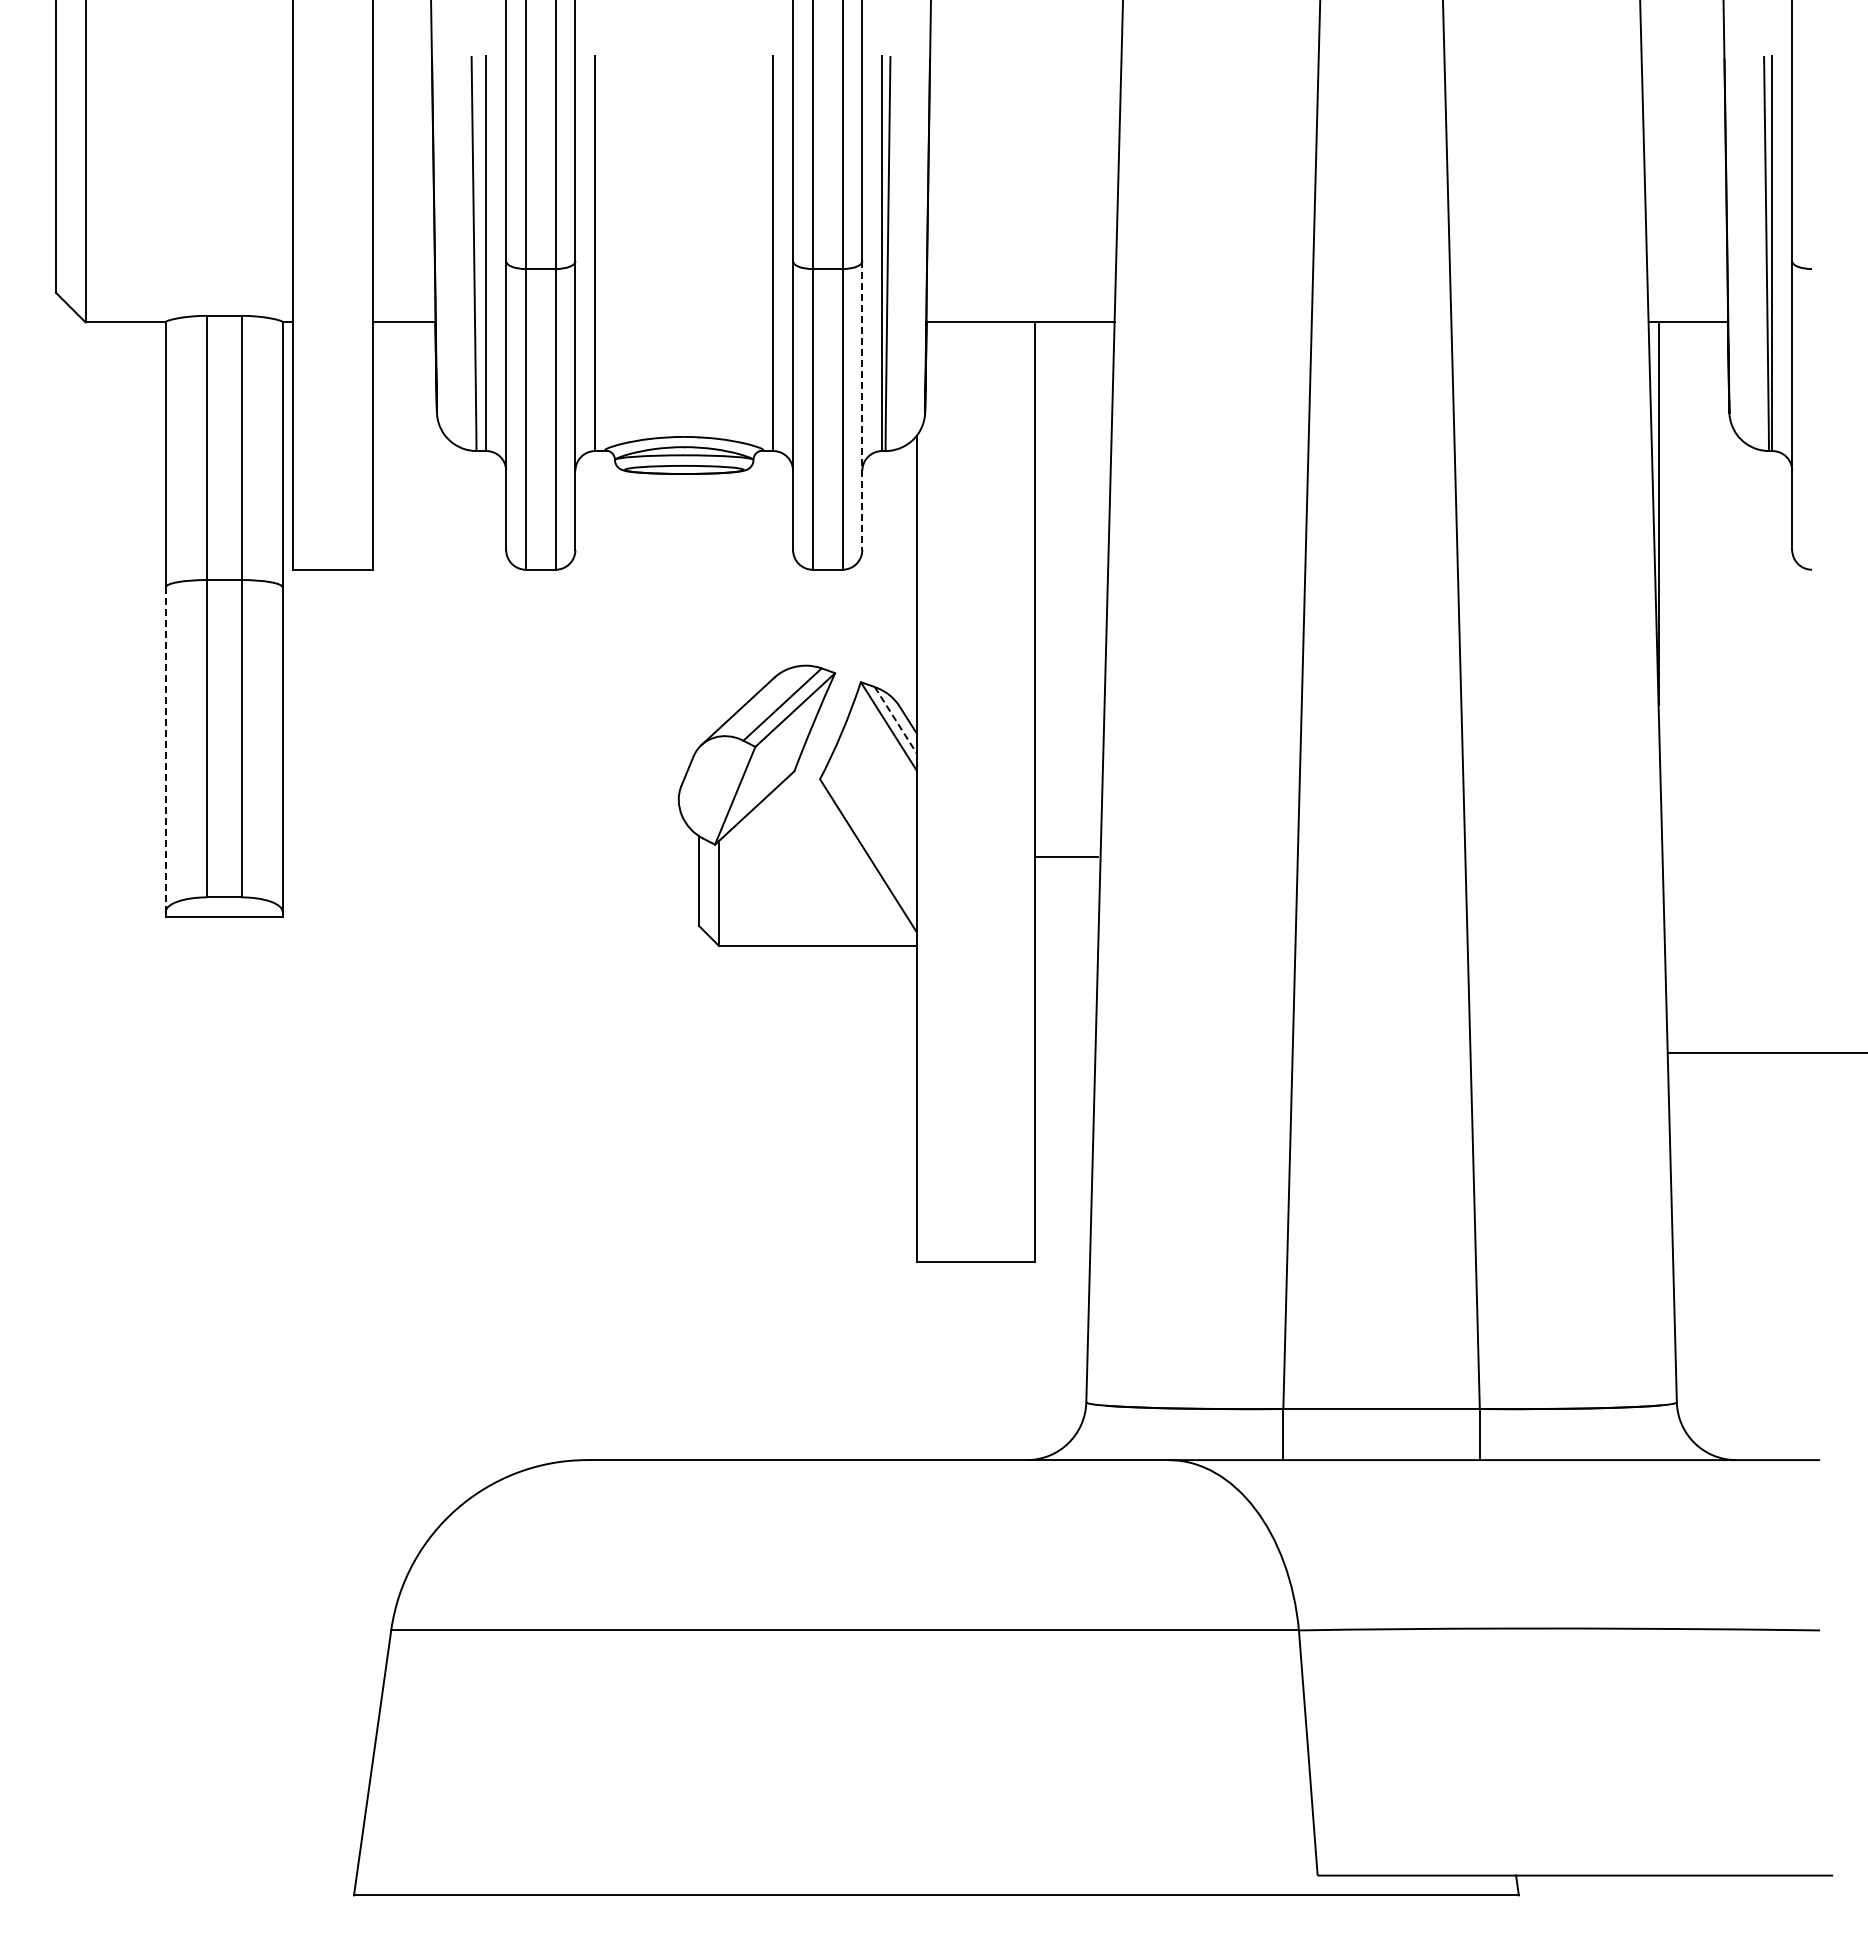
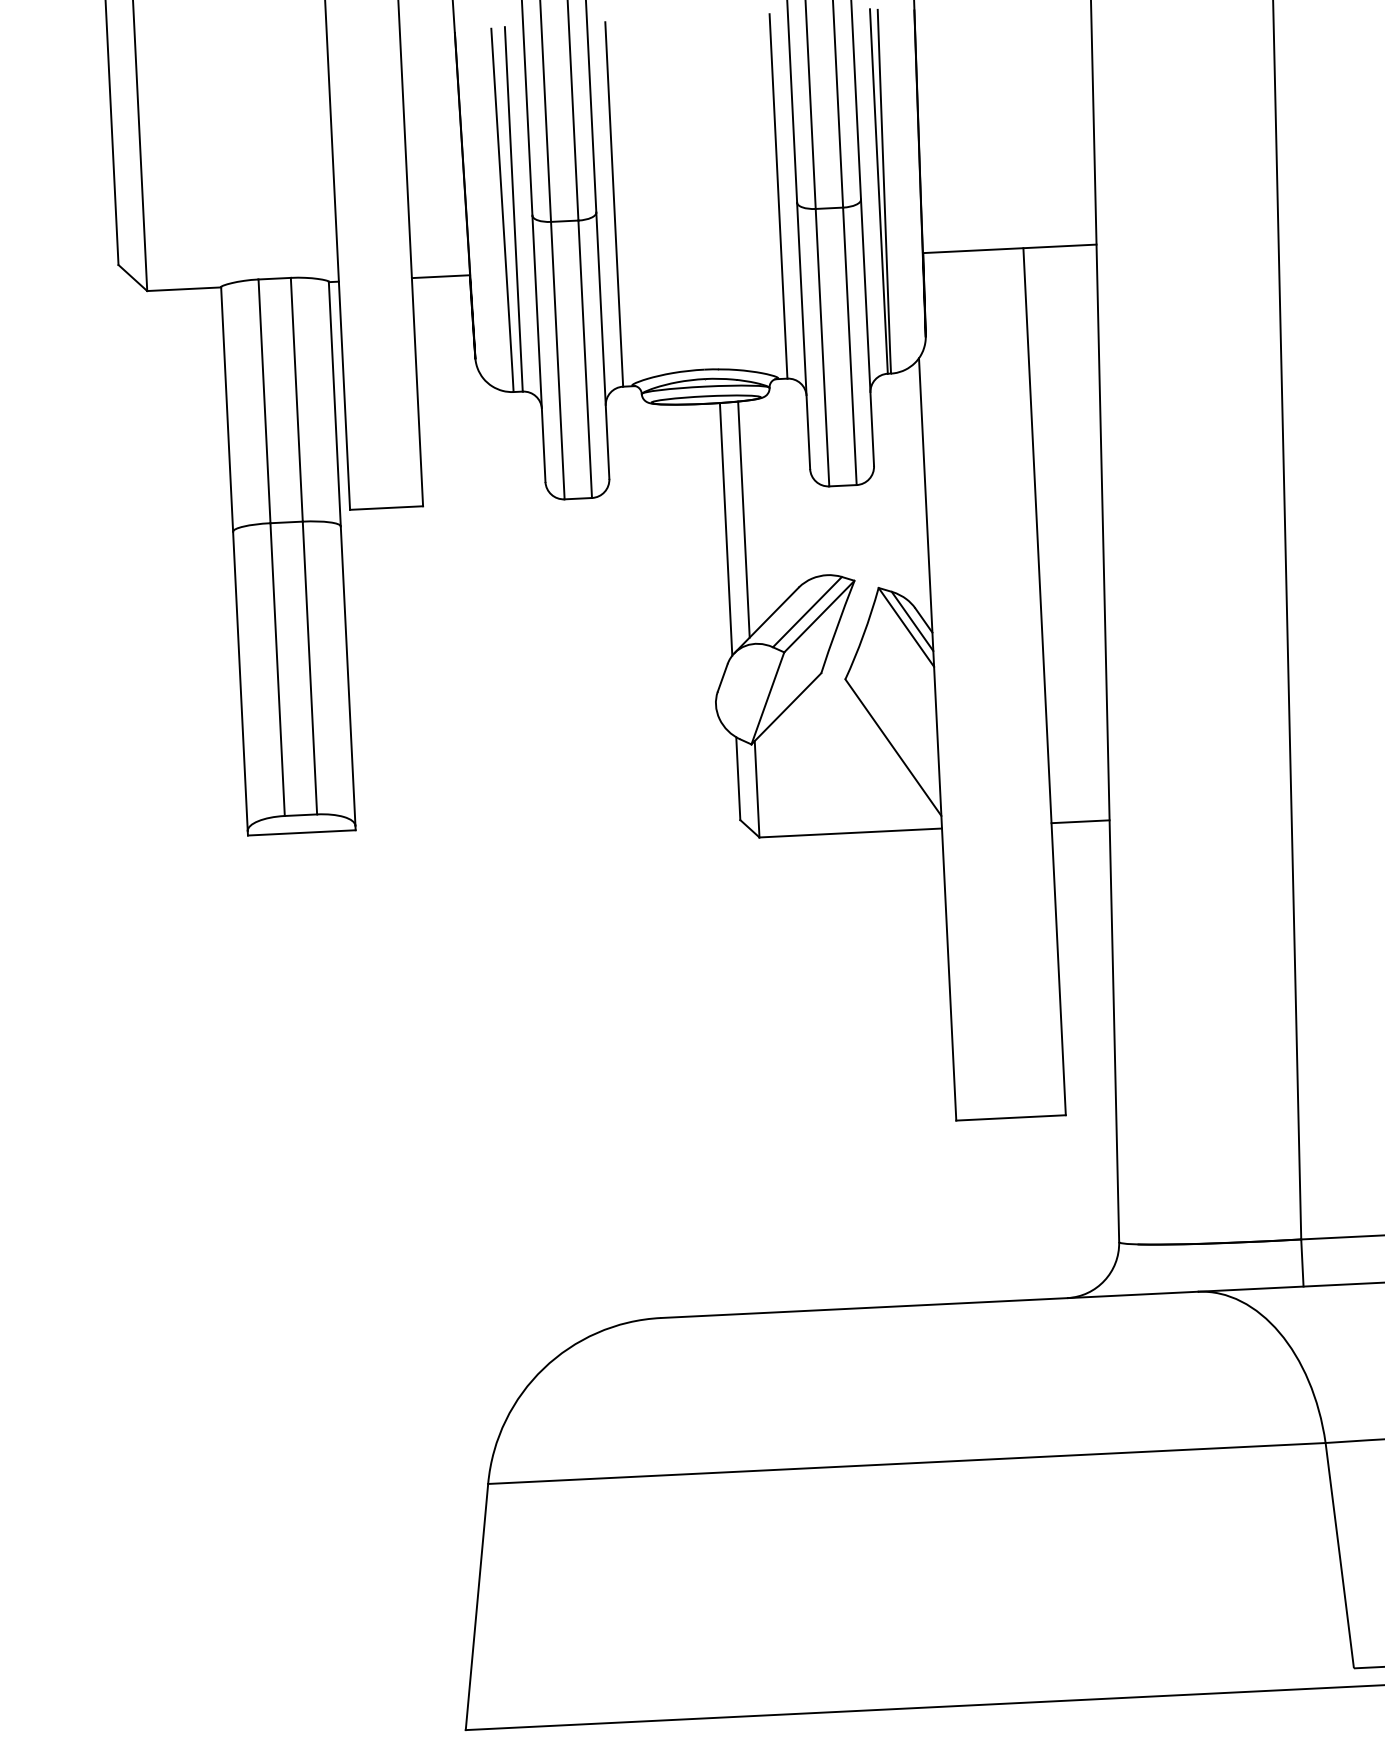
line: (862, 406) -> (867, 333), dashed -> solid
line: (718, 601) -> (743, 519), added
line: (699, 610) -> (726, 529), added
line: (895, 720) -> (912, 621), dashed -> solid
line: (165, 750) -> (240, 682), dashed -> solid
line: (1066, 856) -> (1080, 821), moved

